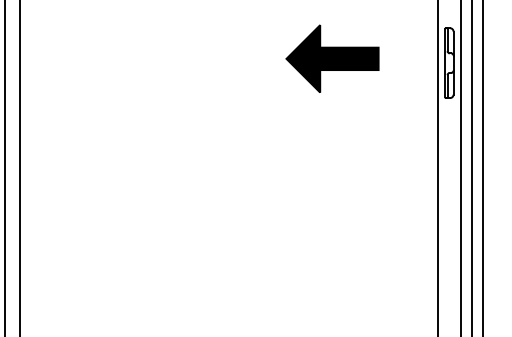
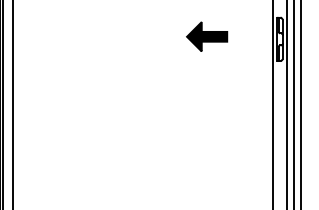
part: (331, 58) -> (206, 36), size x0.7

